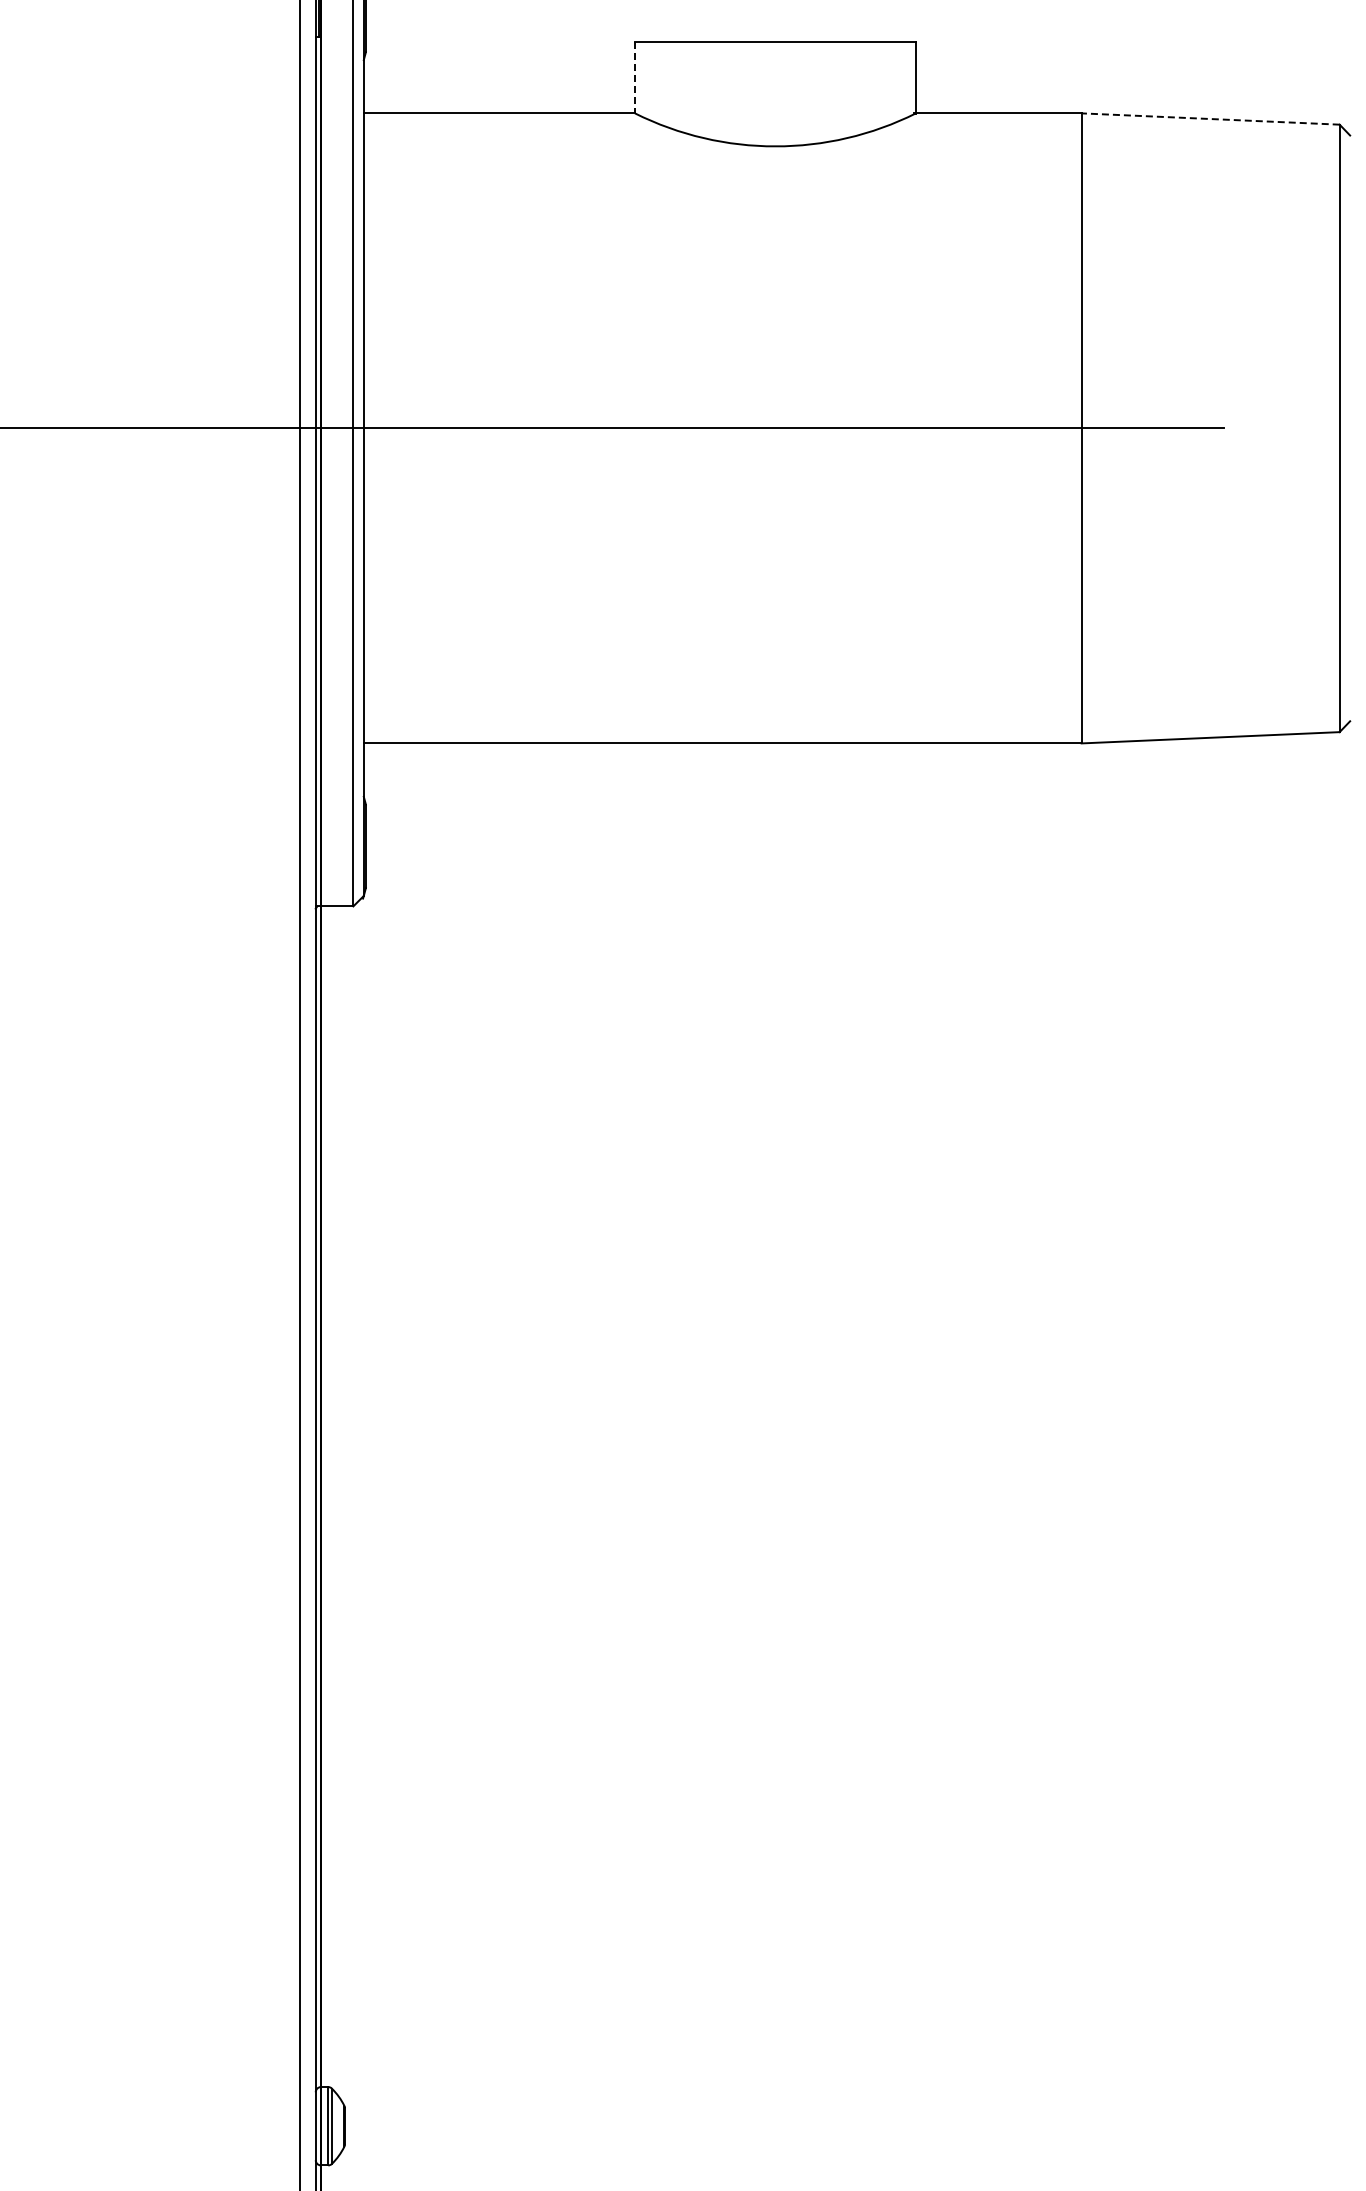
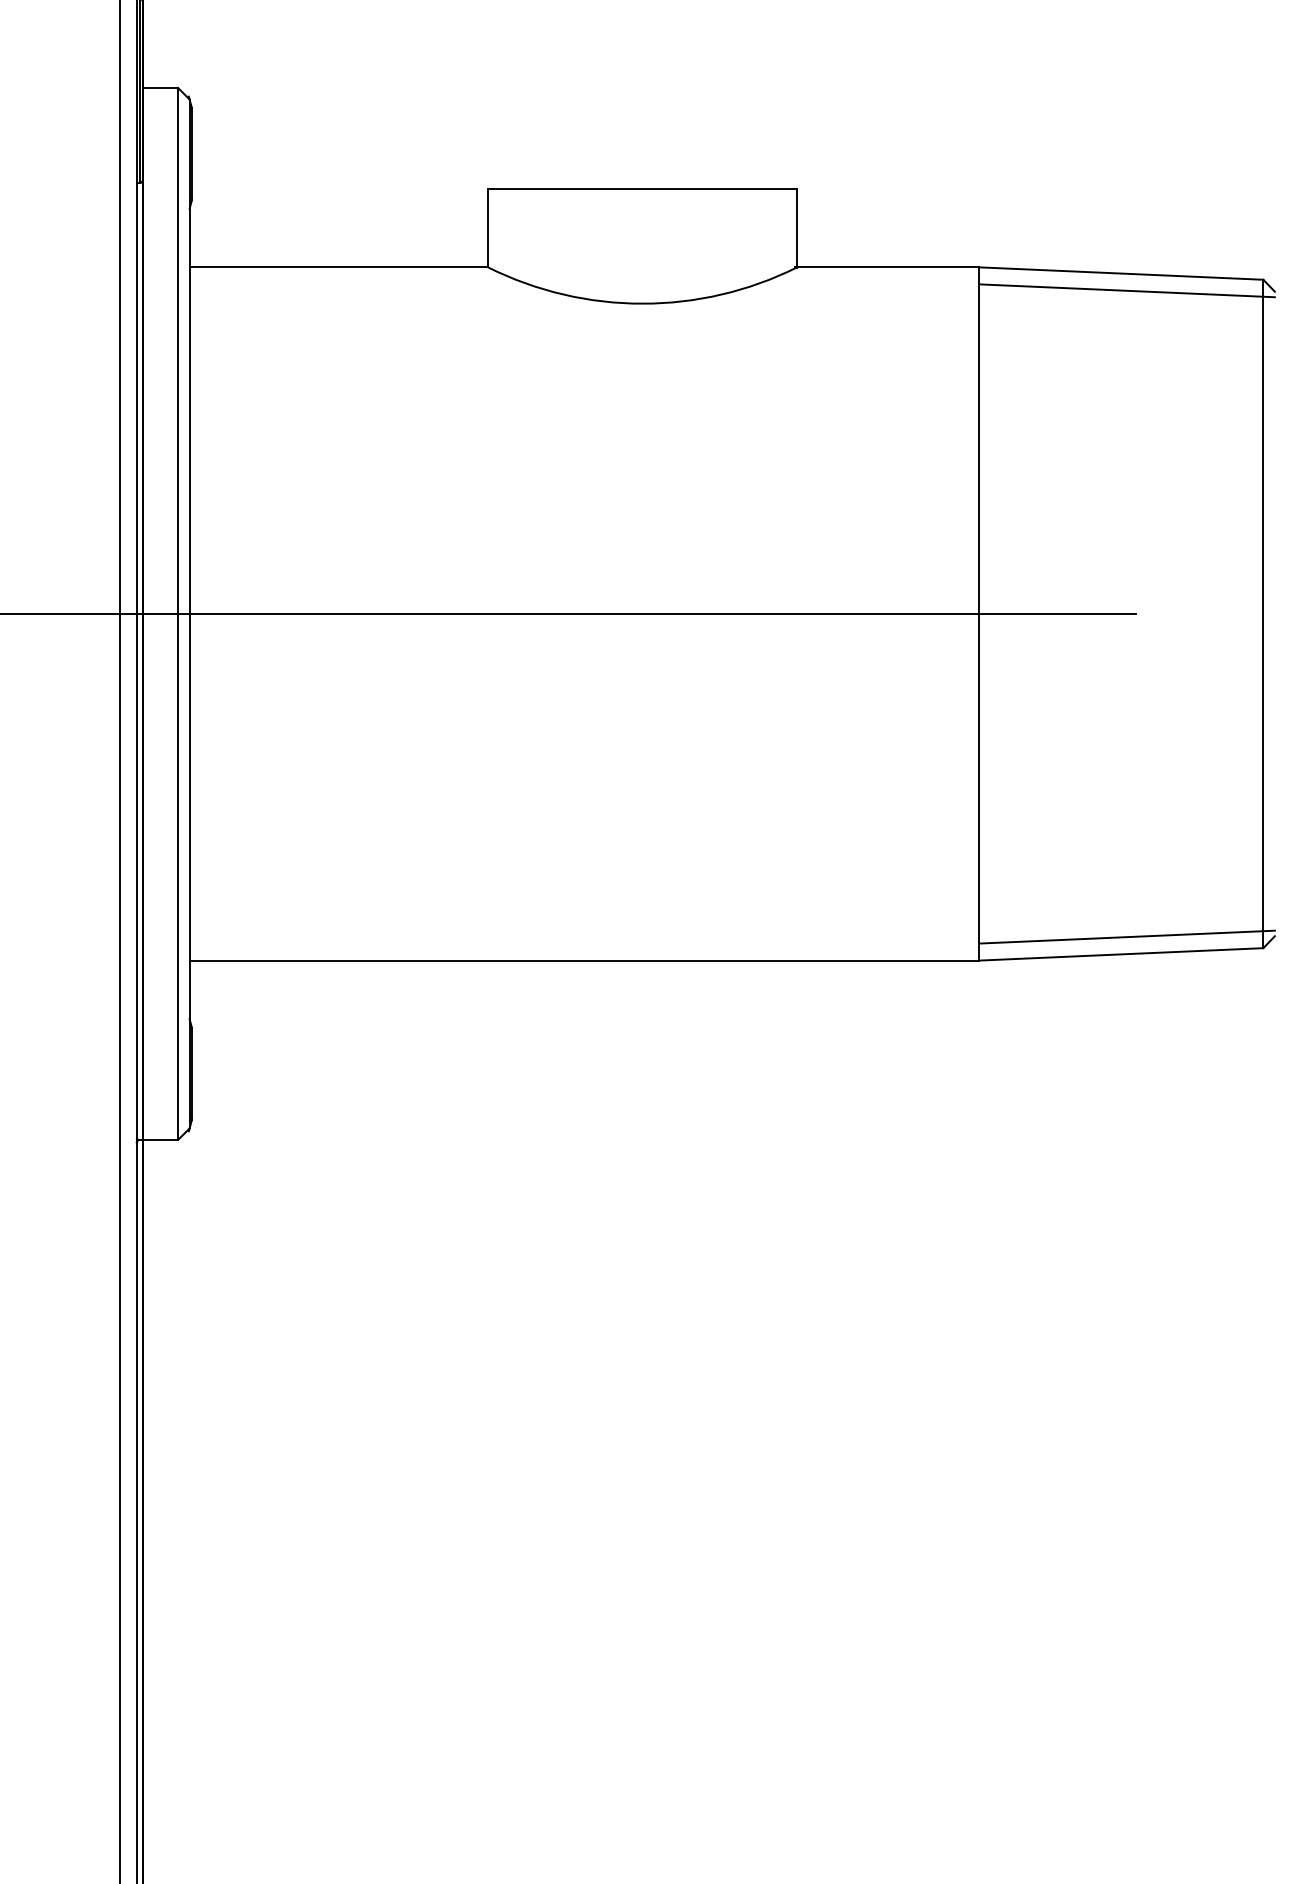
line: (634, 77) -> (487, 227), dashed -> solid
line: (1210, 119) -> (1121, 274), dashed -> solid
line: (1215, 134) -> (1126, 290), added
line: (1215, 721) -> (1126, 936), added

